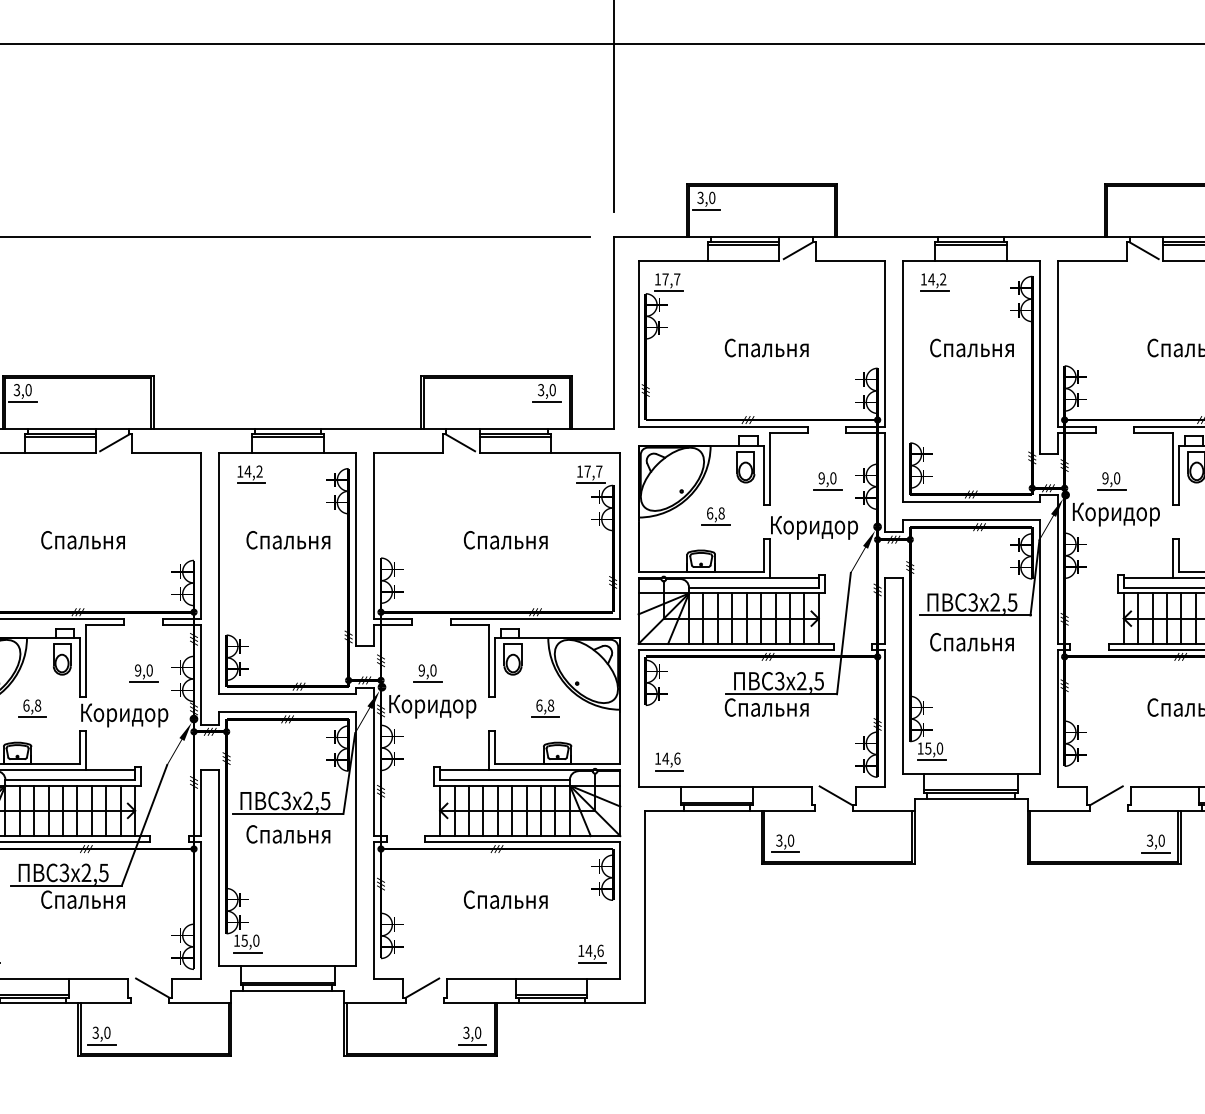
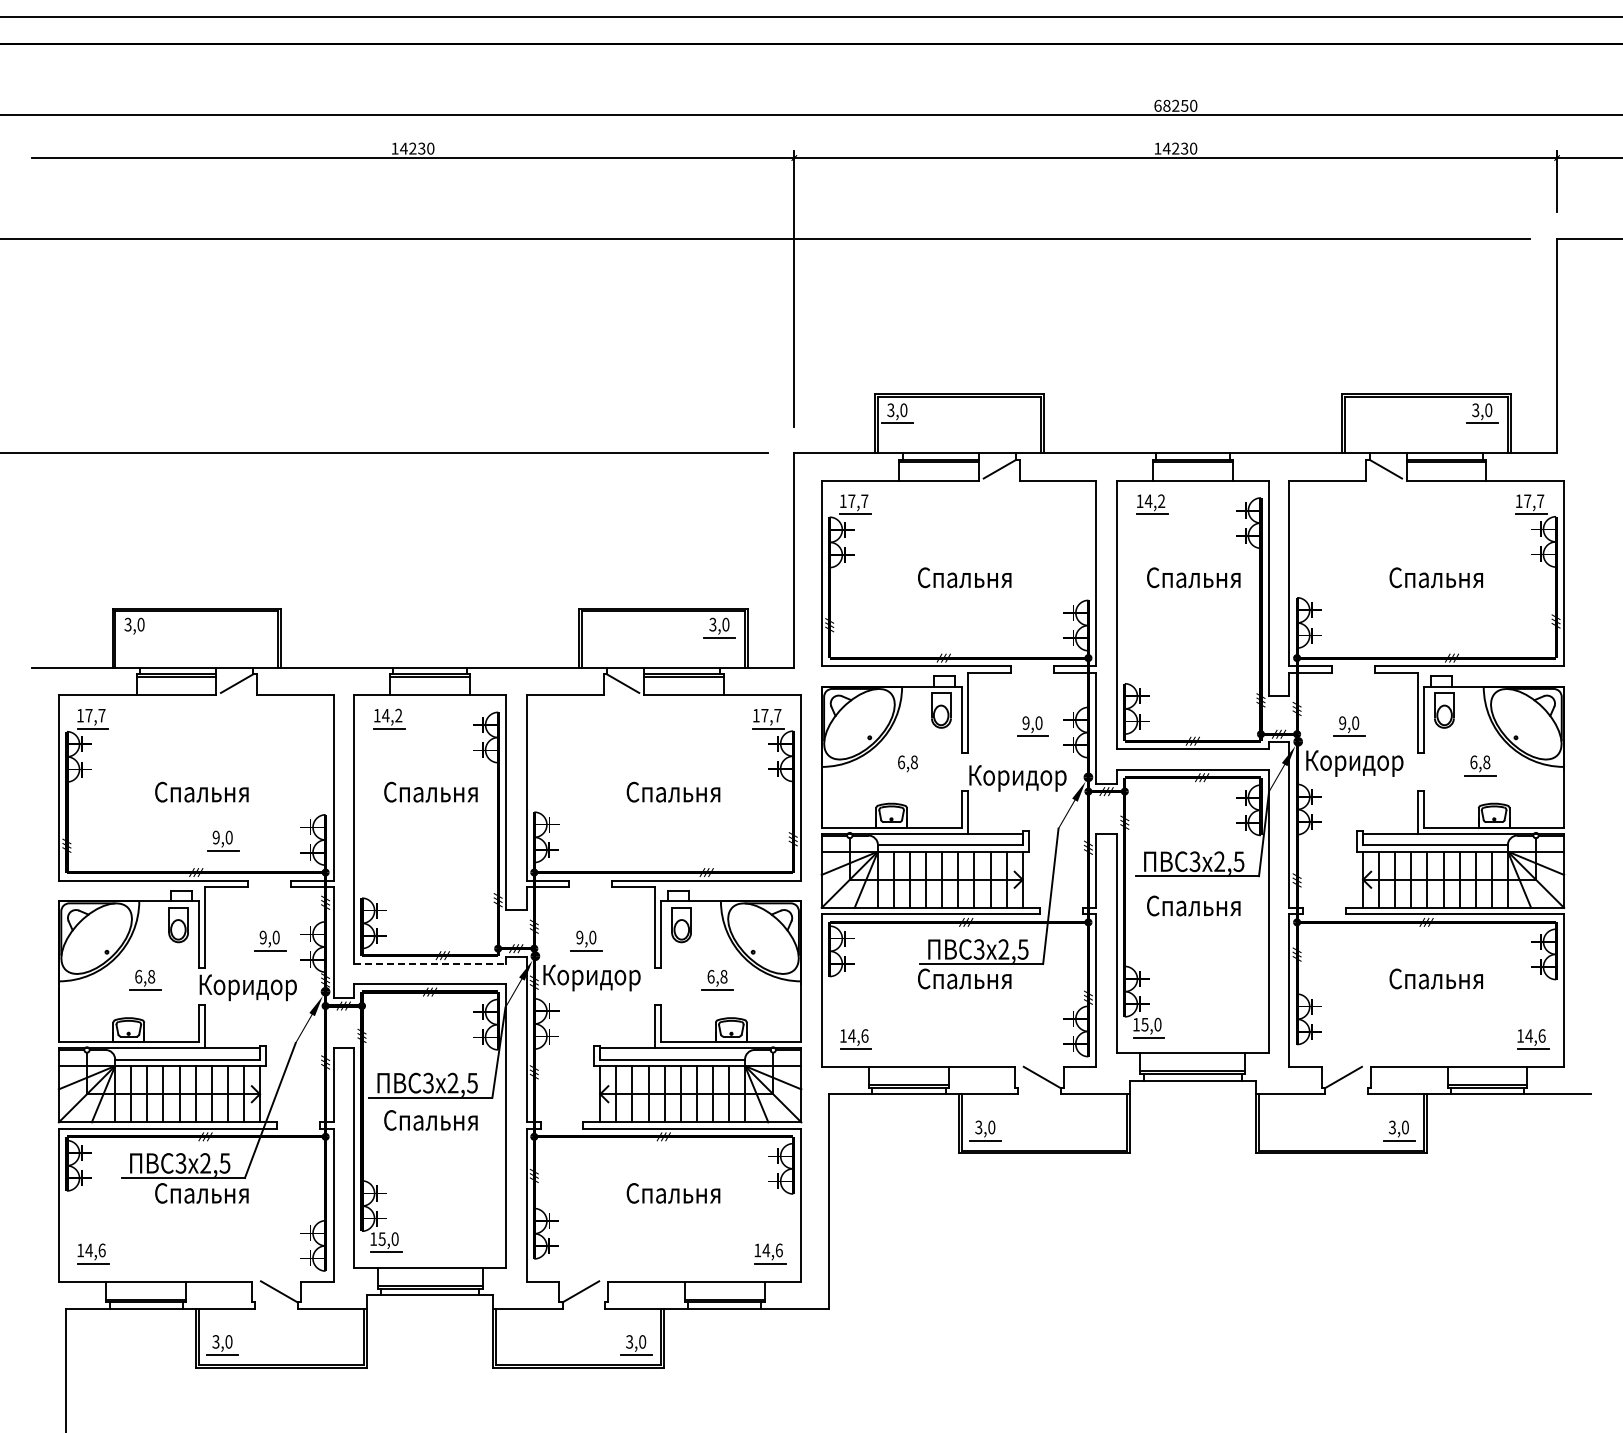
line: (22, 401) -> (134, 637), removed
line: (715, 525) -> (907, 775), removed
part: (102, 583) -> (223, 840), added
line: (287, 693) -> (430, 963), solid -> dashed

